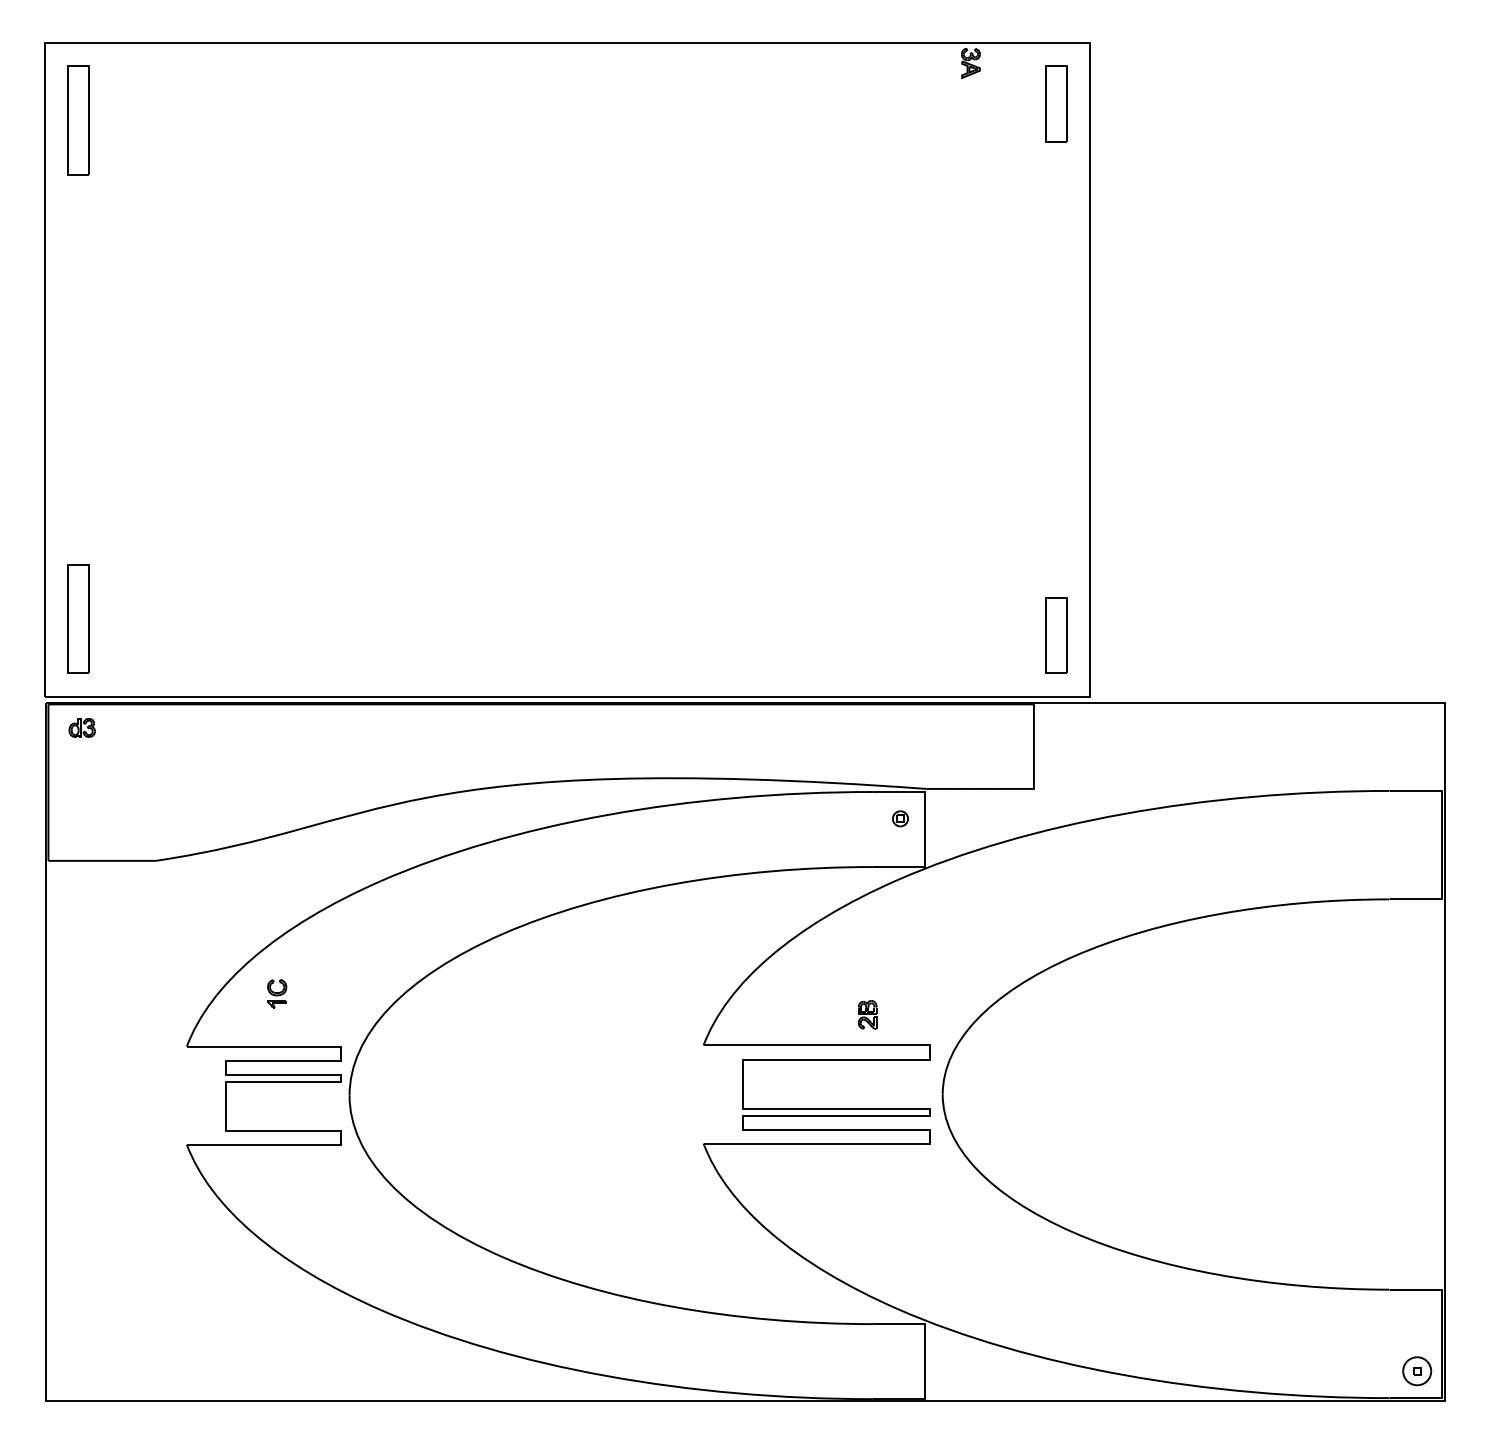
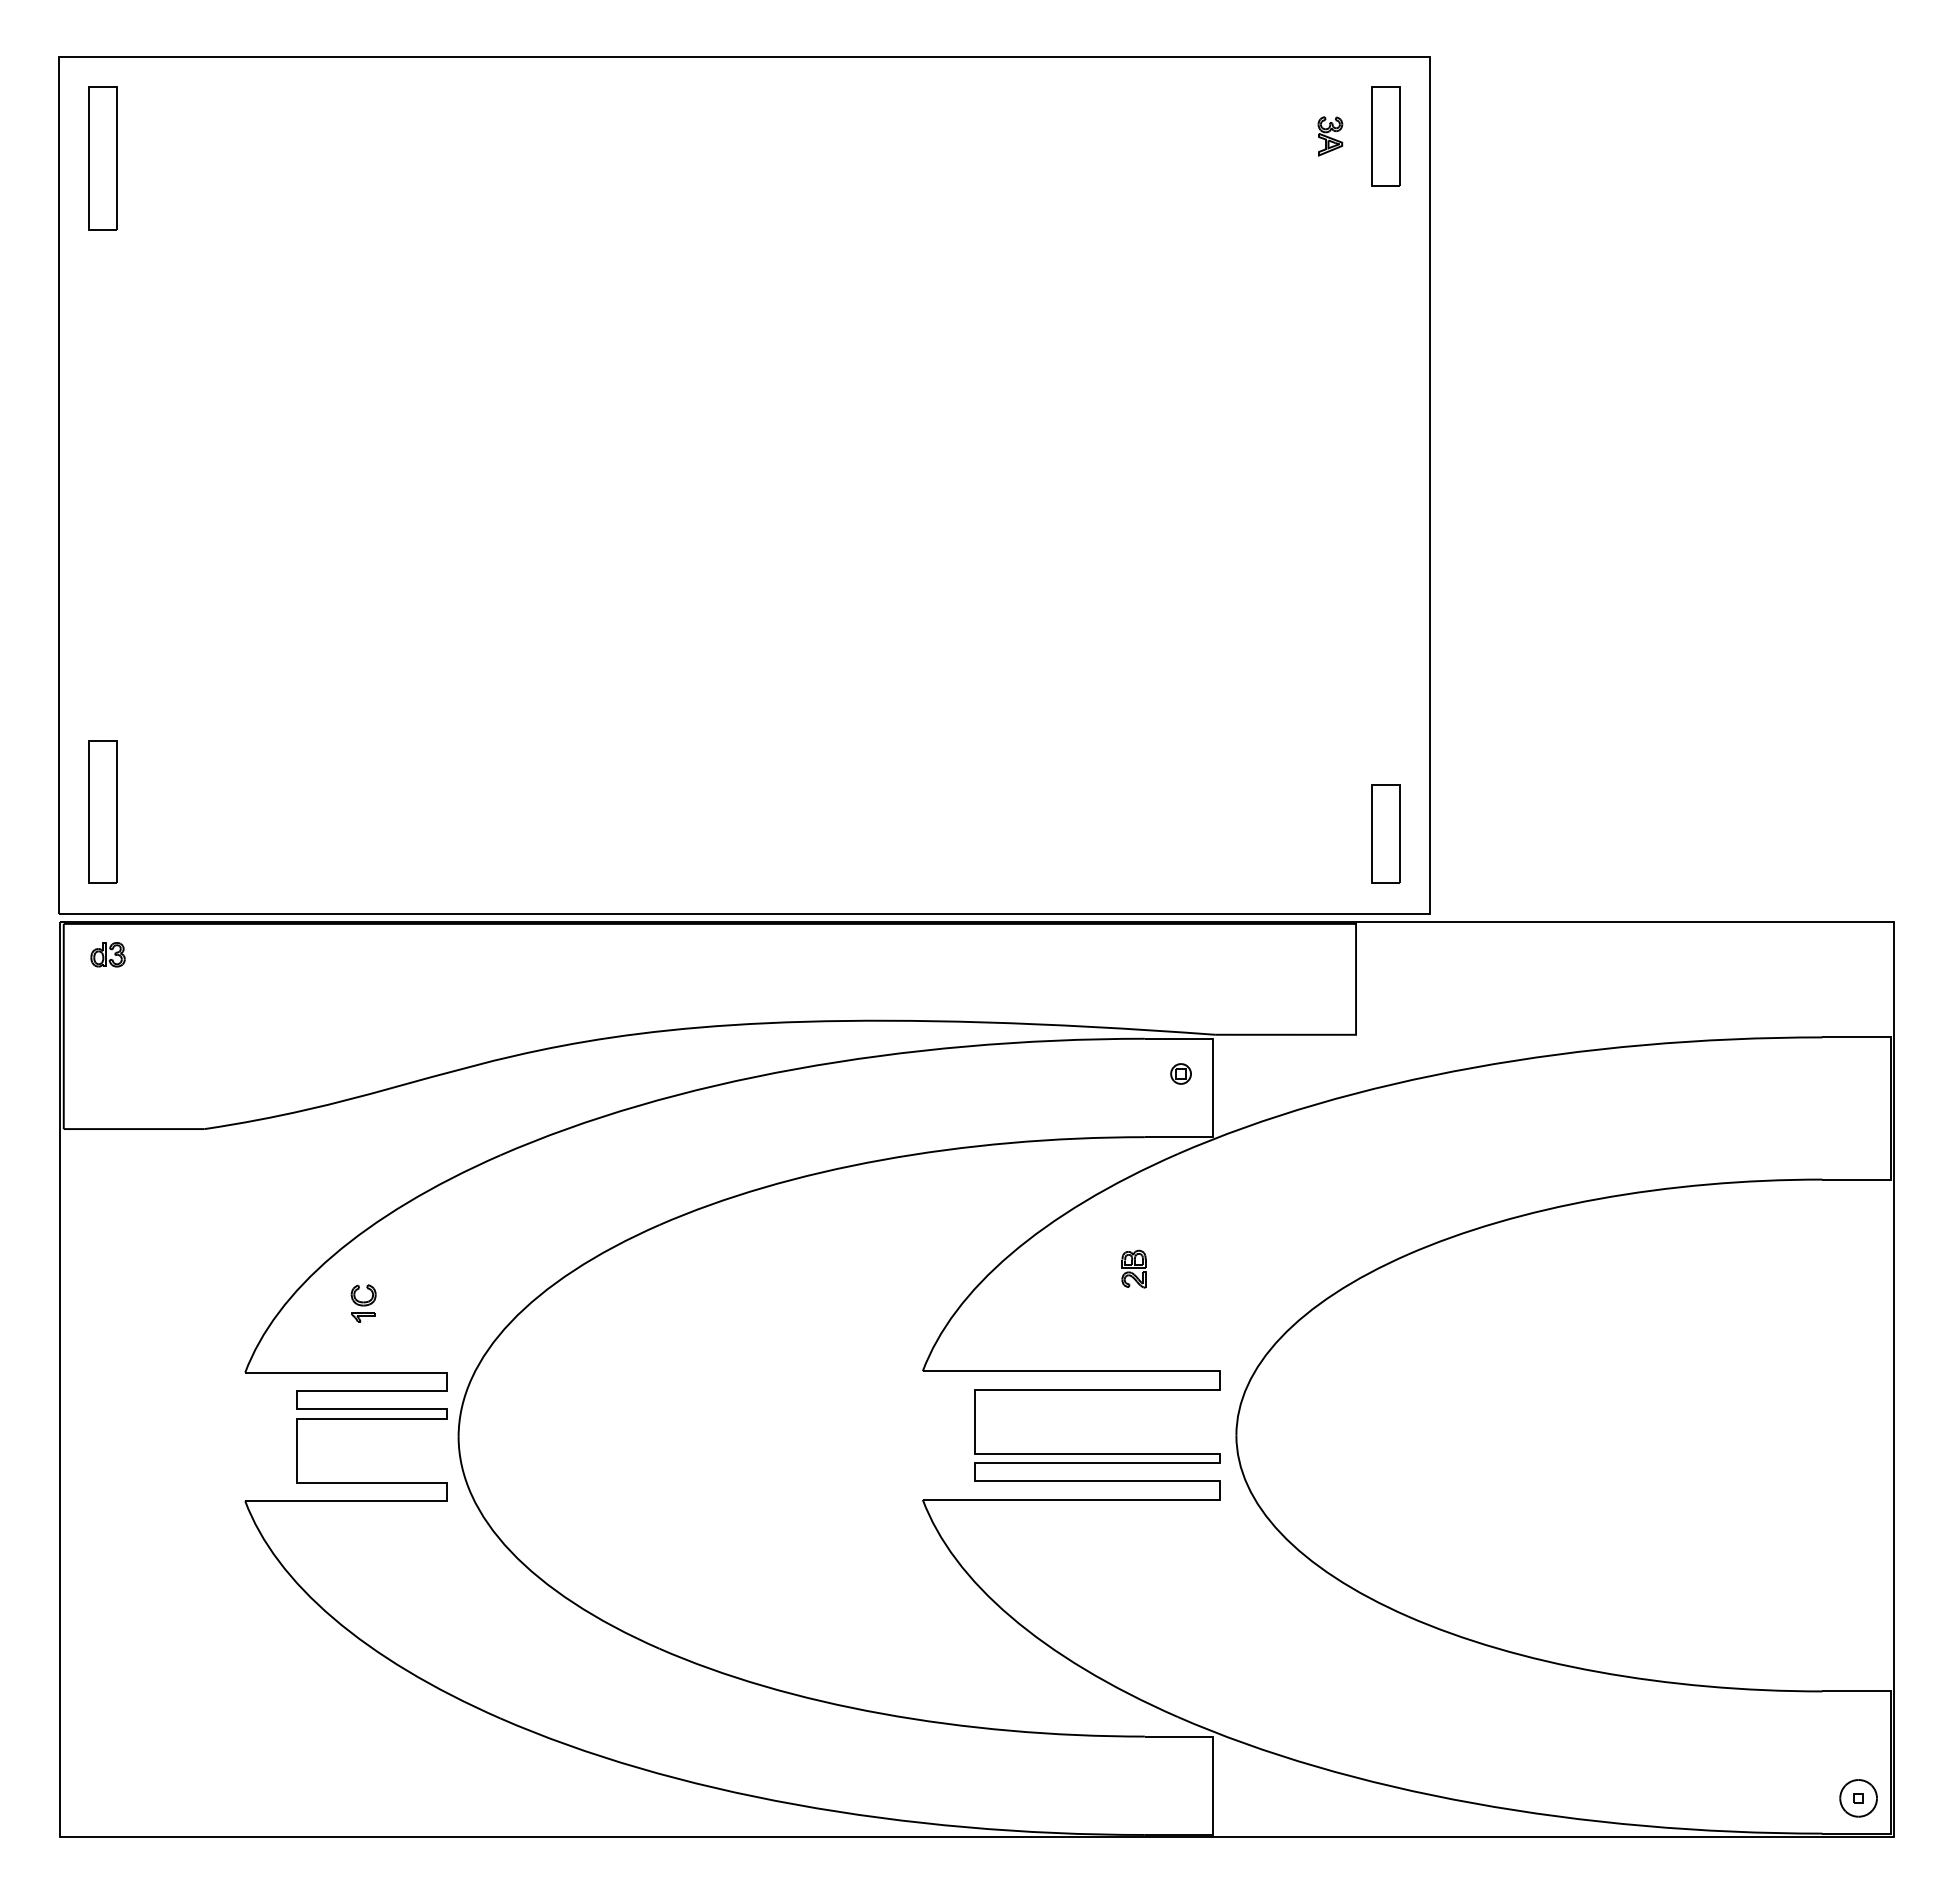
part: (970, 63) -> (1330, 136), moved
part: (867, 1014) -> (1133, 1268), moved

